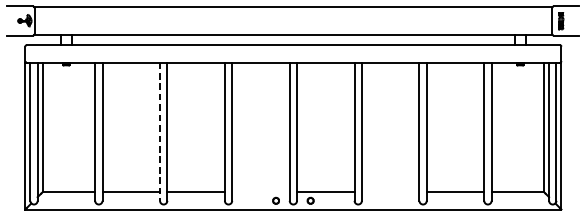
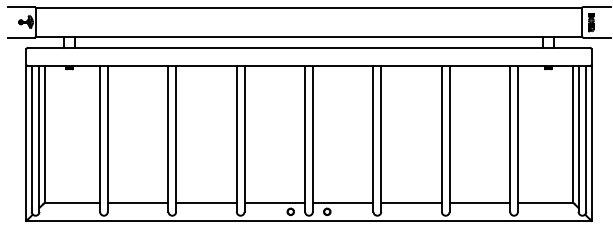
line: (160, 131) -> (168, 138), dashed -> solid
line: (260, 191) -> (274, 202), added
line: (390, 191) -> (411, 202), added

